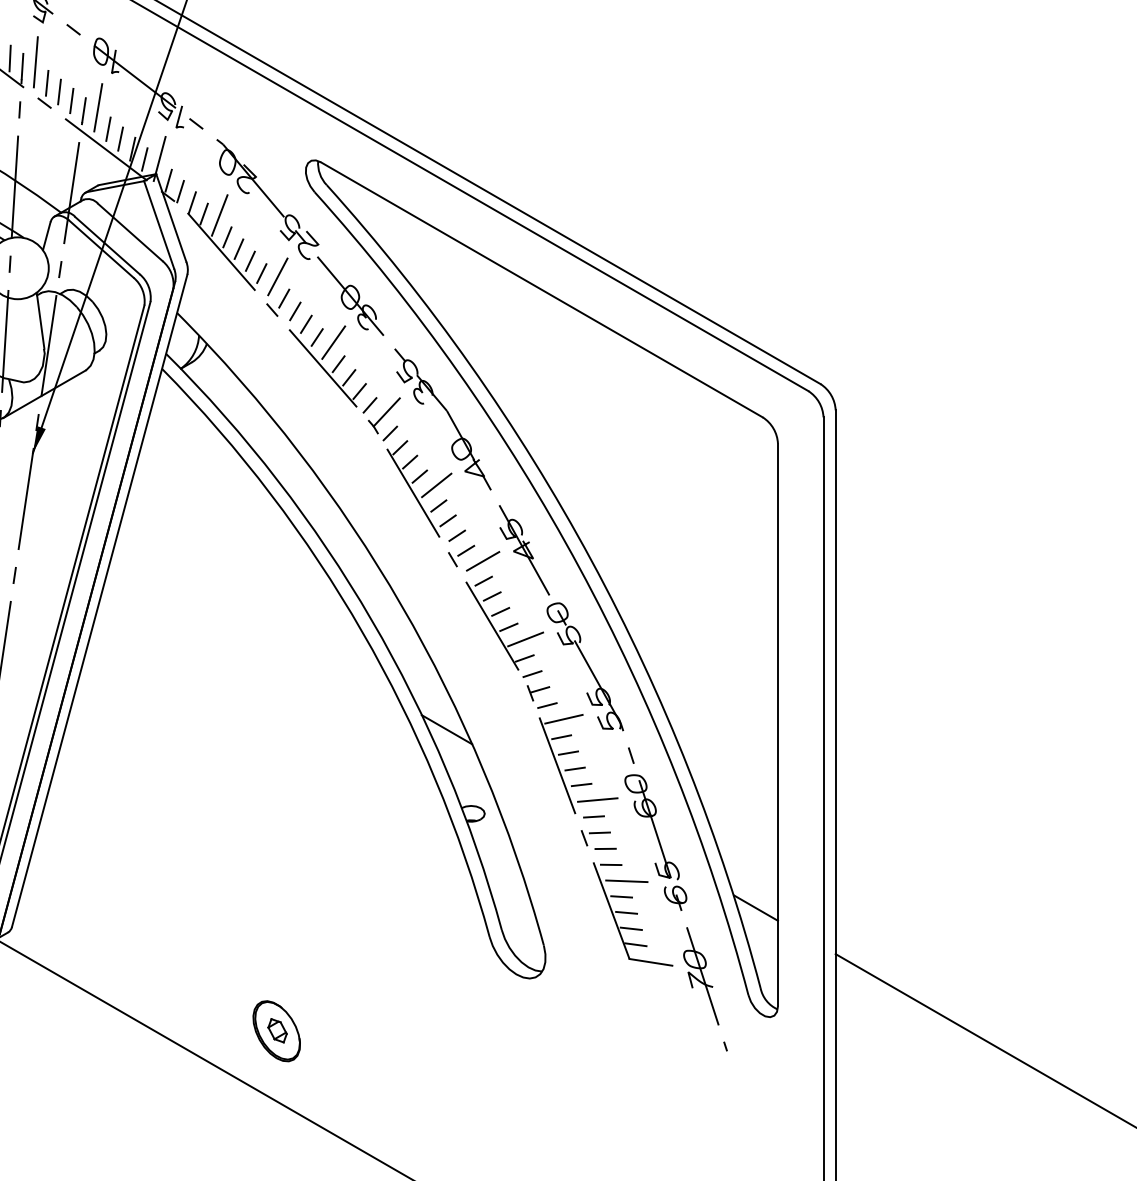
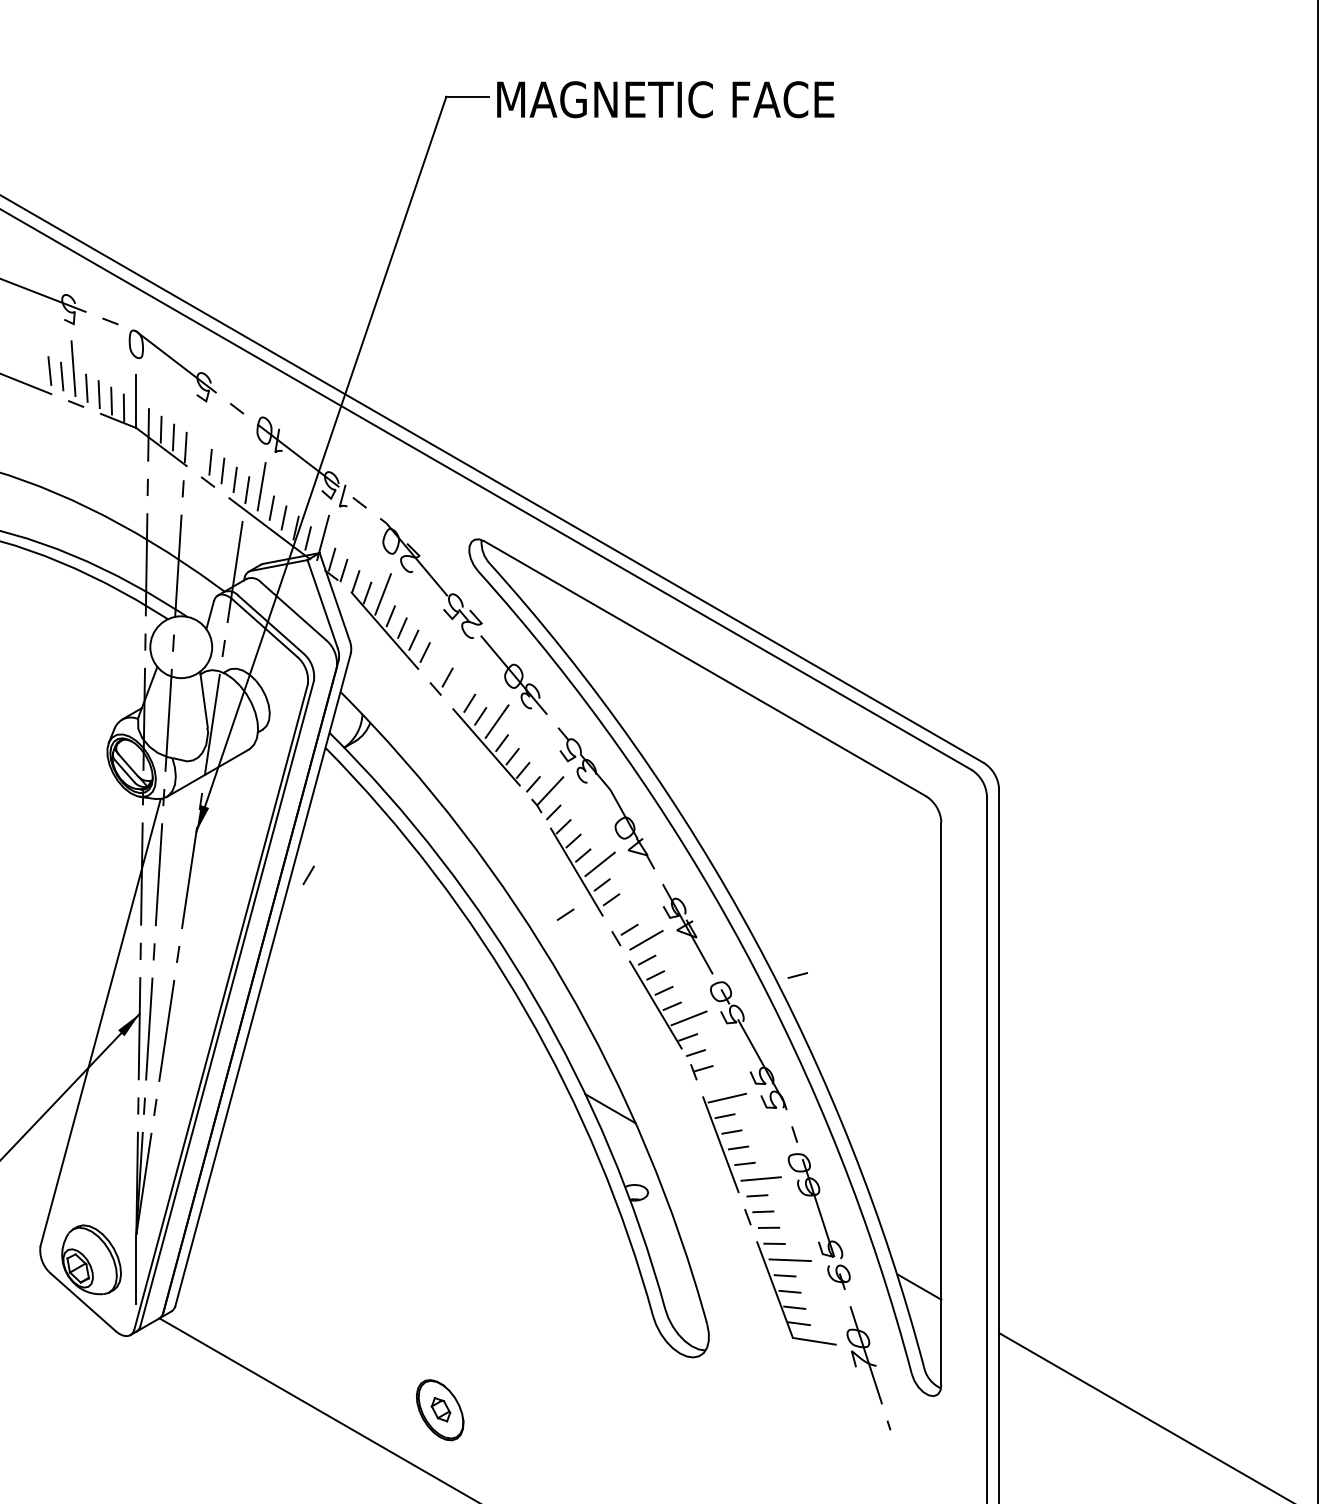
line: (36, 62) -> (199, 441), removed
line: (277, 276) -> (440, 655), removed
line: (295, 311) -> (308, 875), moved
line: (457, 535) -> (565, 914), moved
line: (547, 705) -> (797, 975), moved

